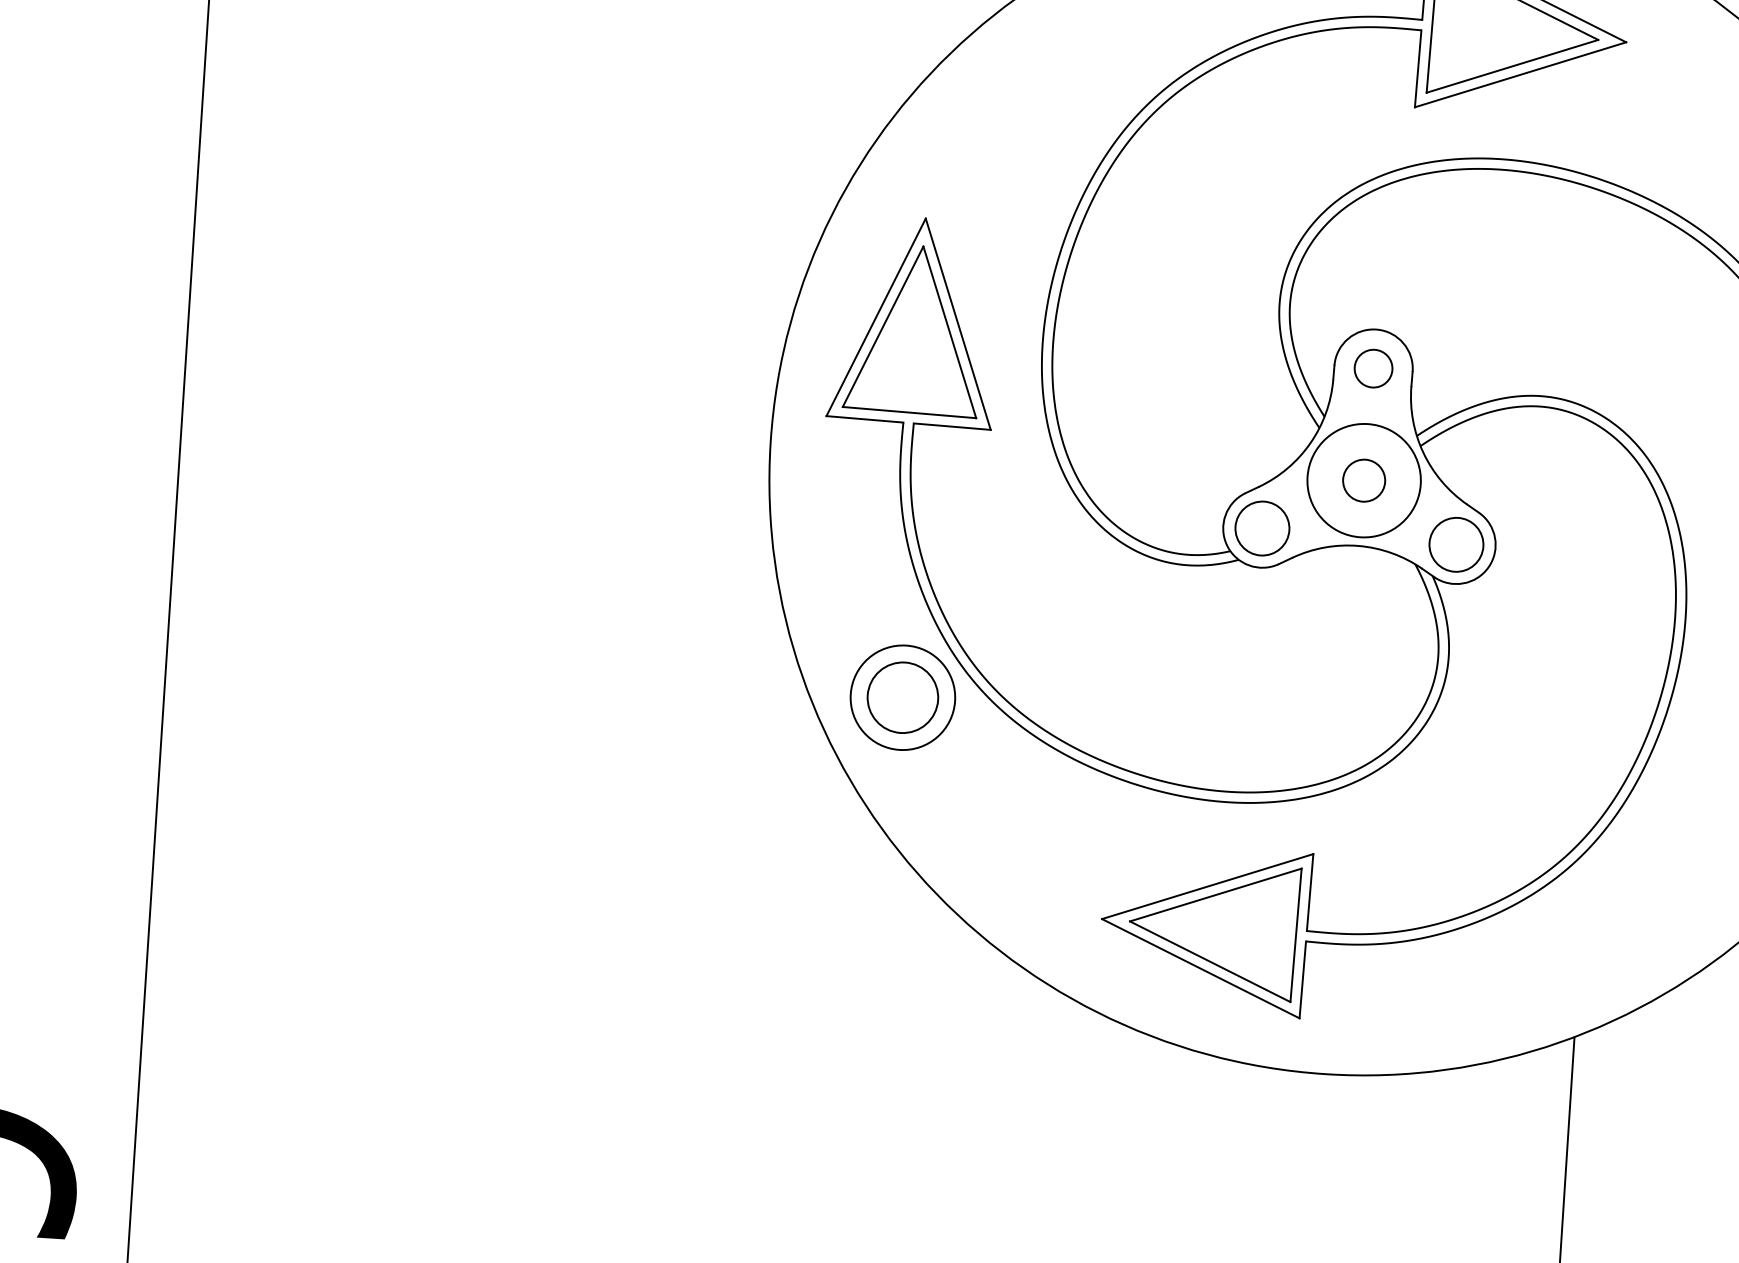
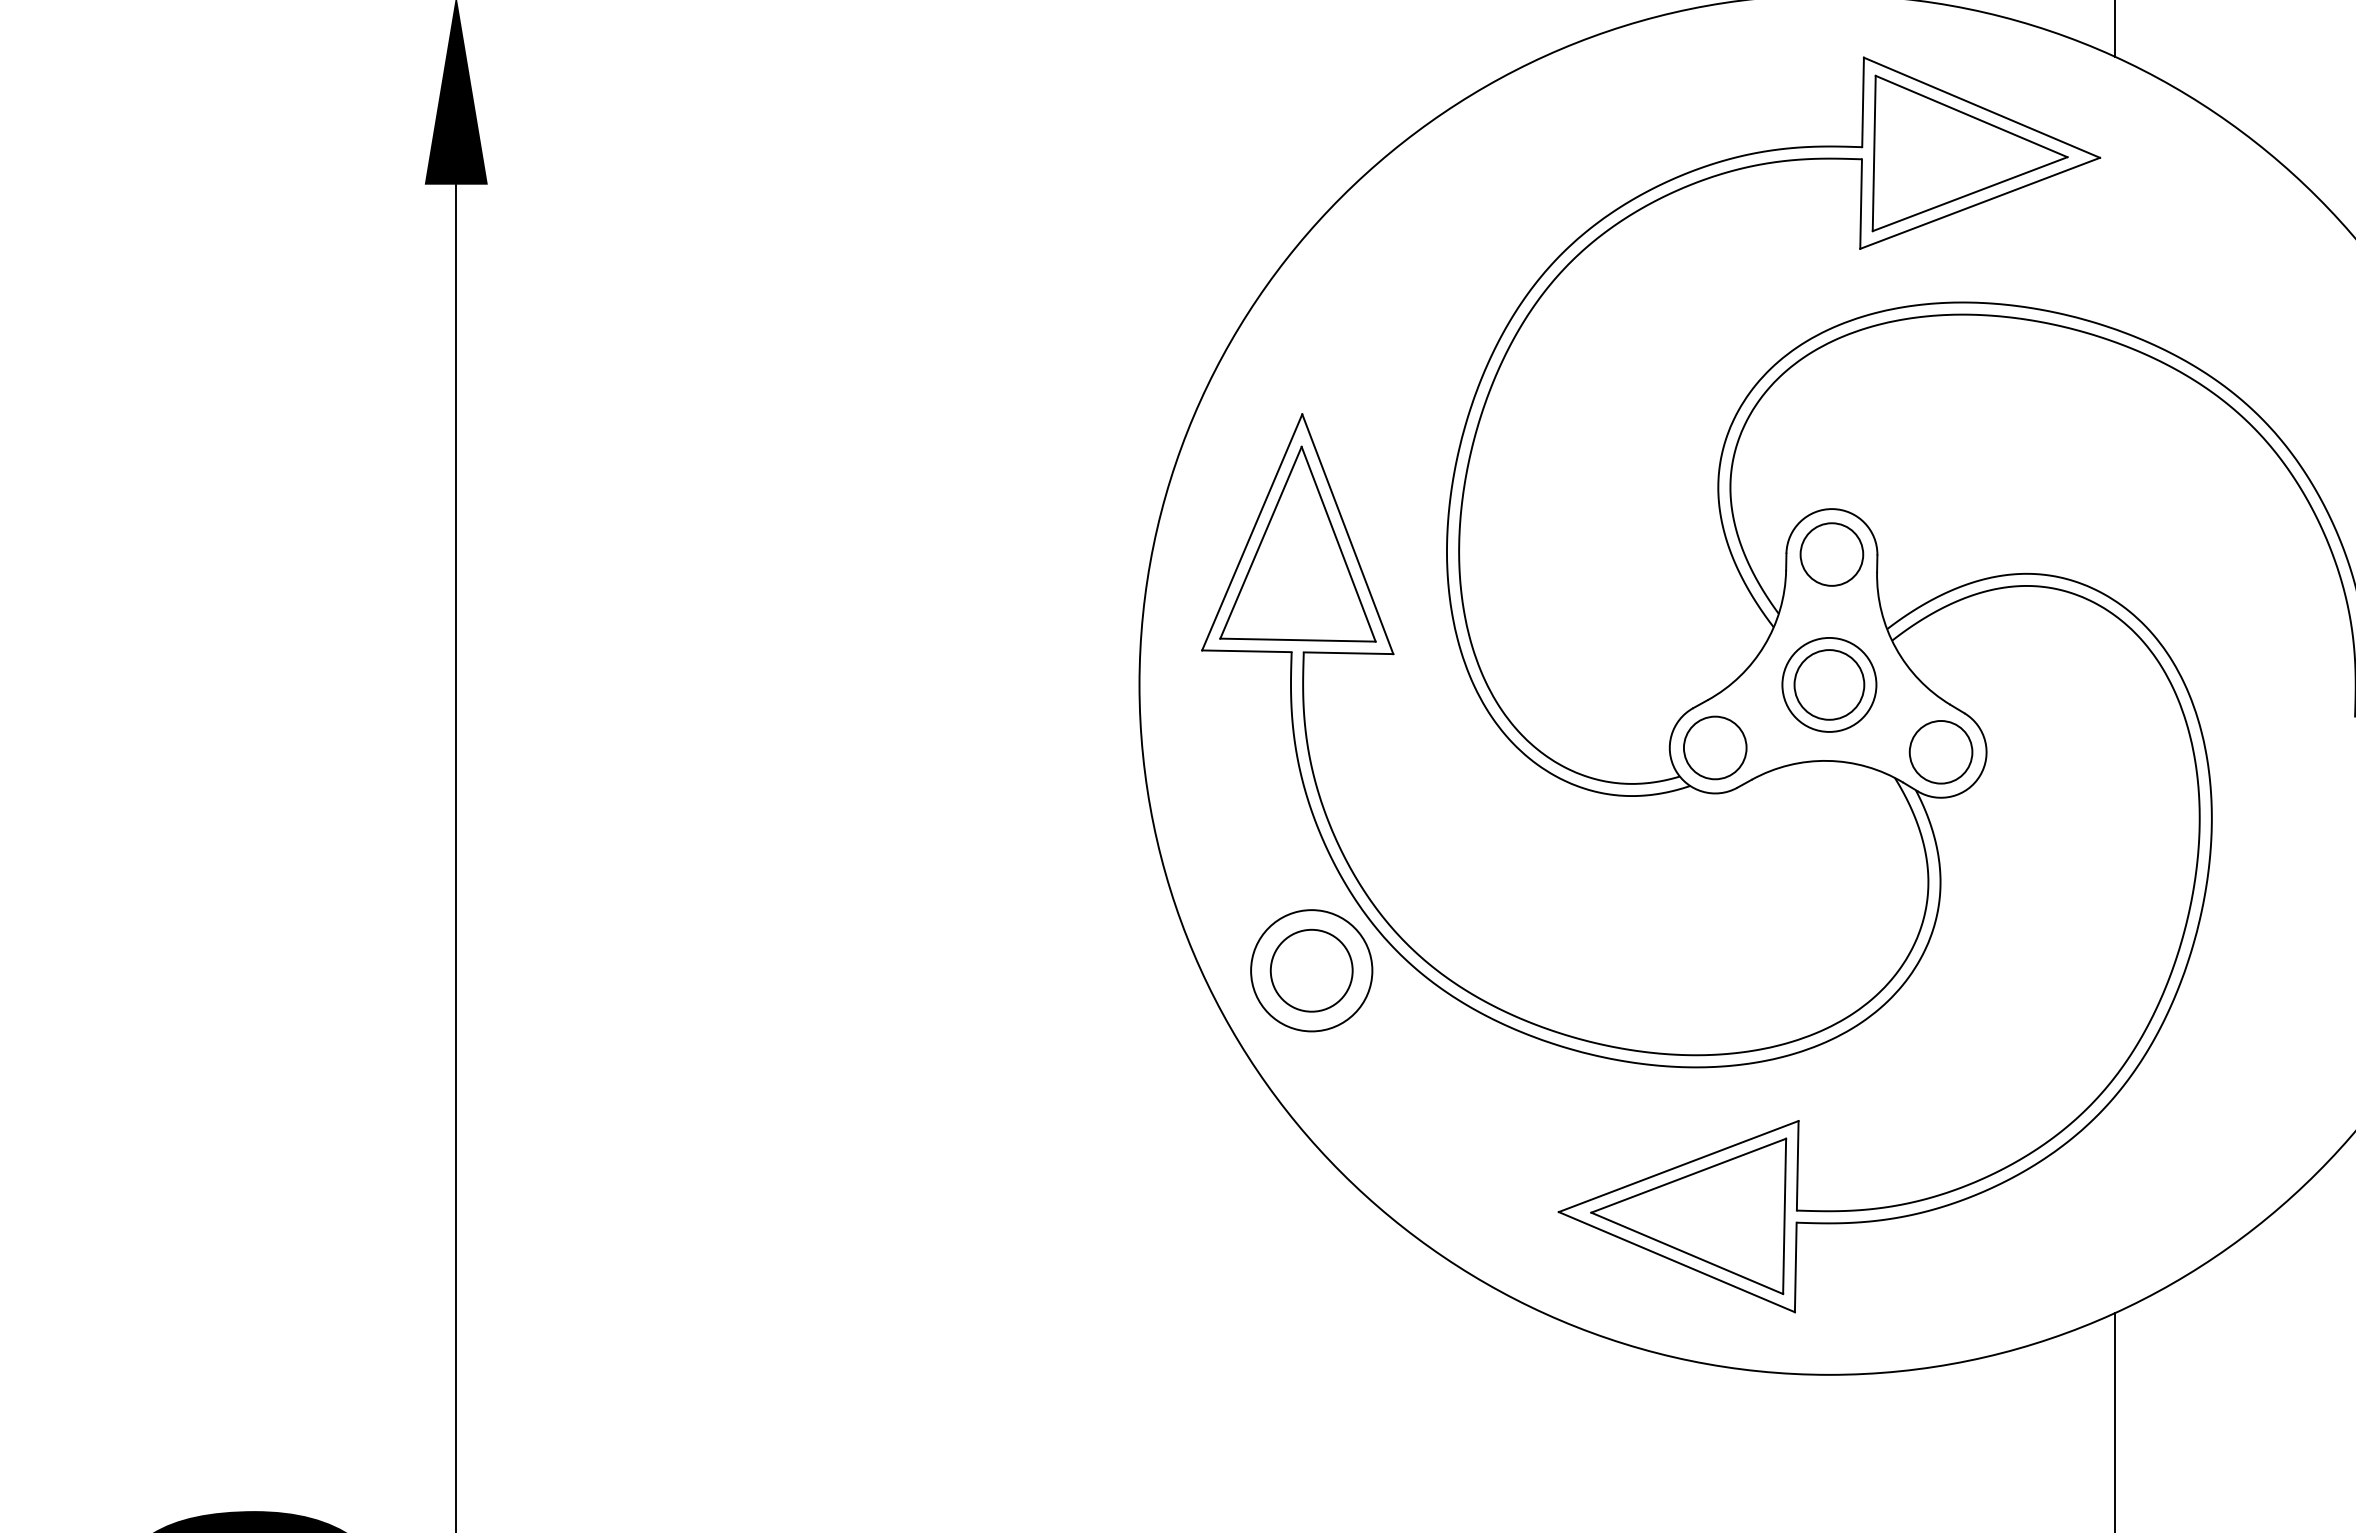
circle: (1373, 368) -> (1831, 554), size x1.43
circle: (1364, 480) -> (1829, 684), size x0.71
circle: (1364, 480) -> (1829, 684), size x1.43

